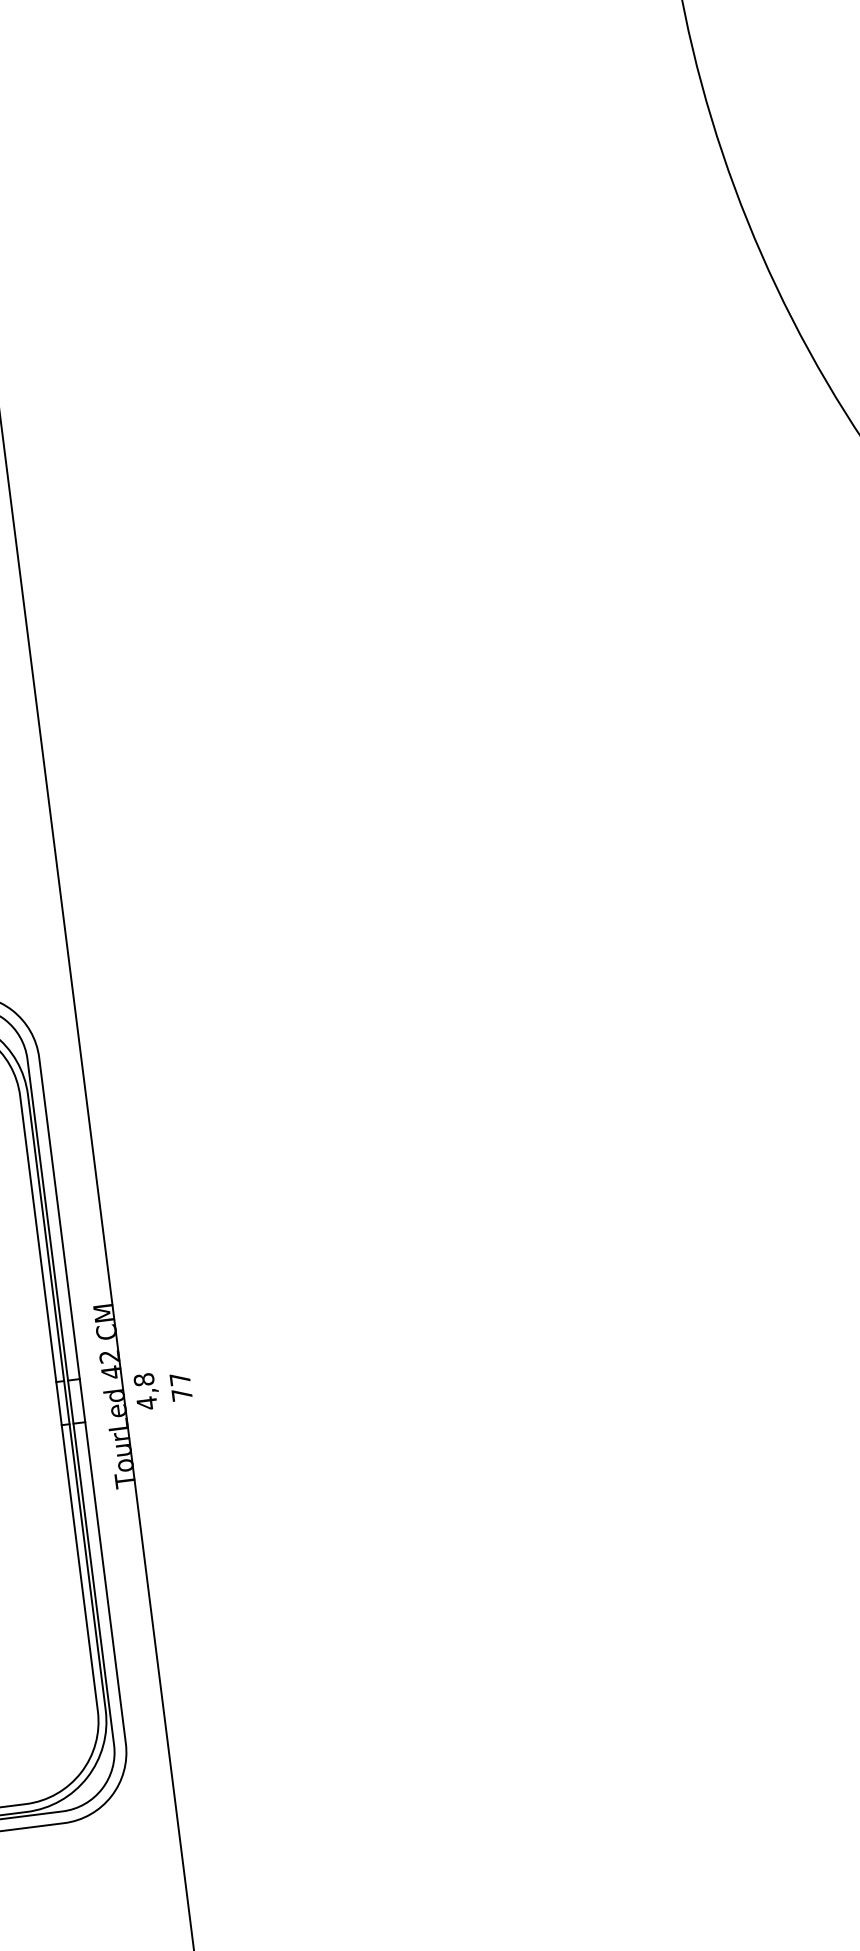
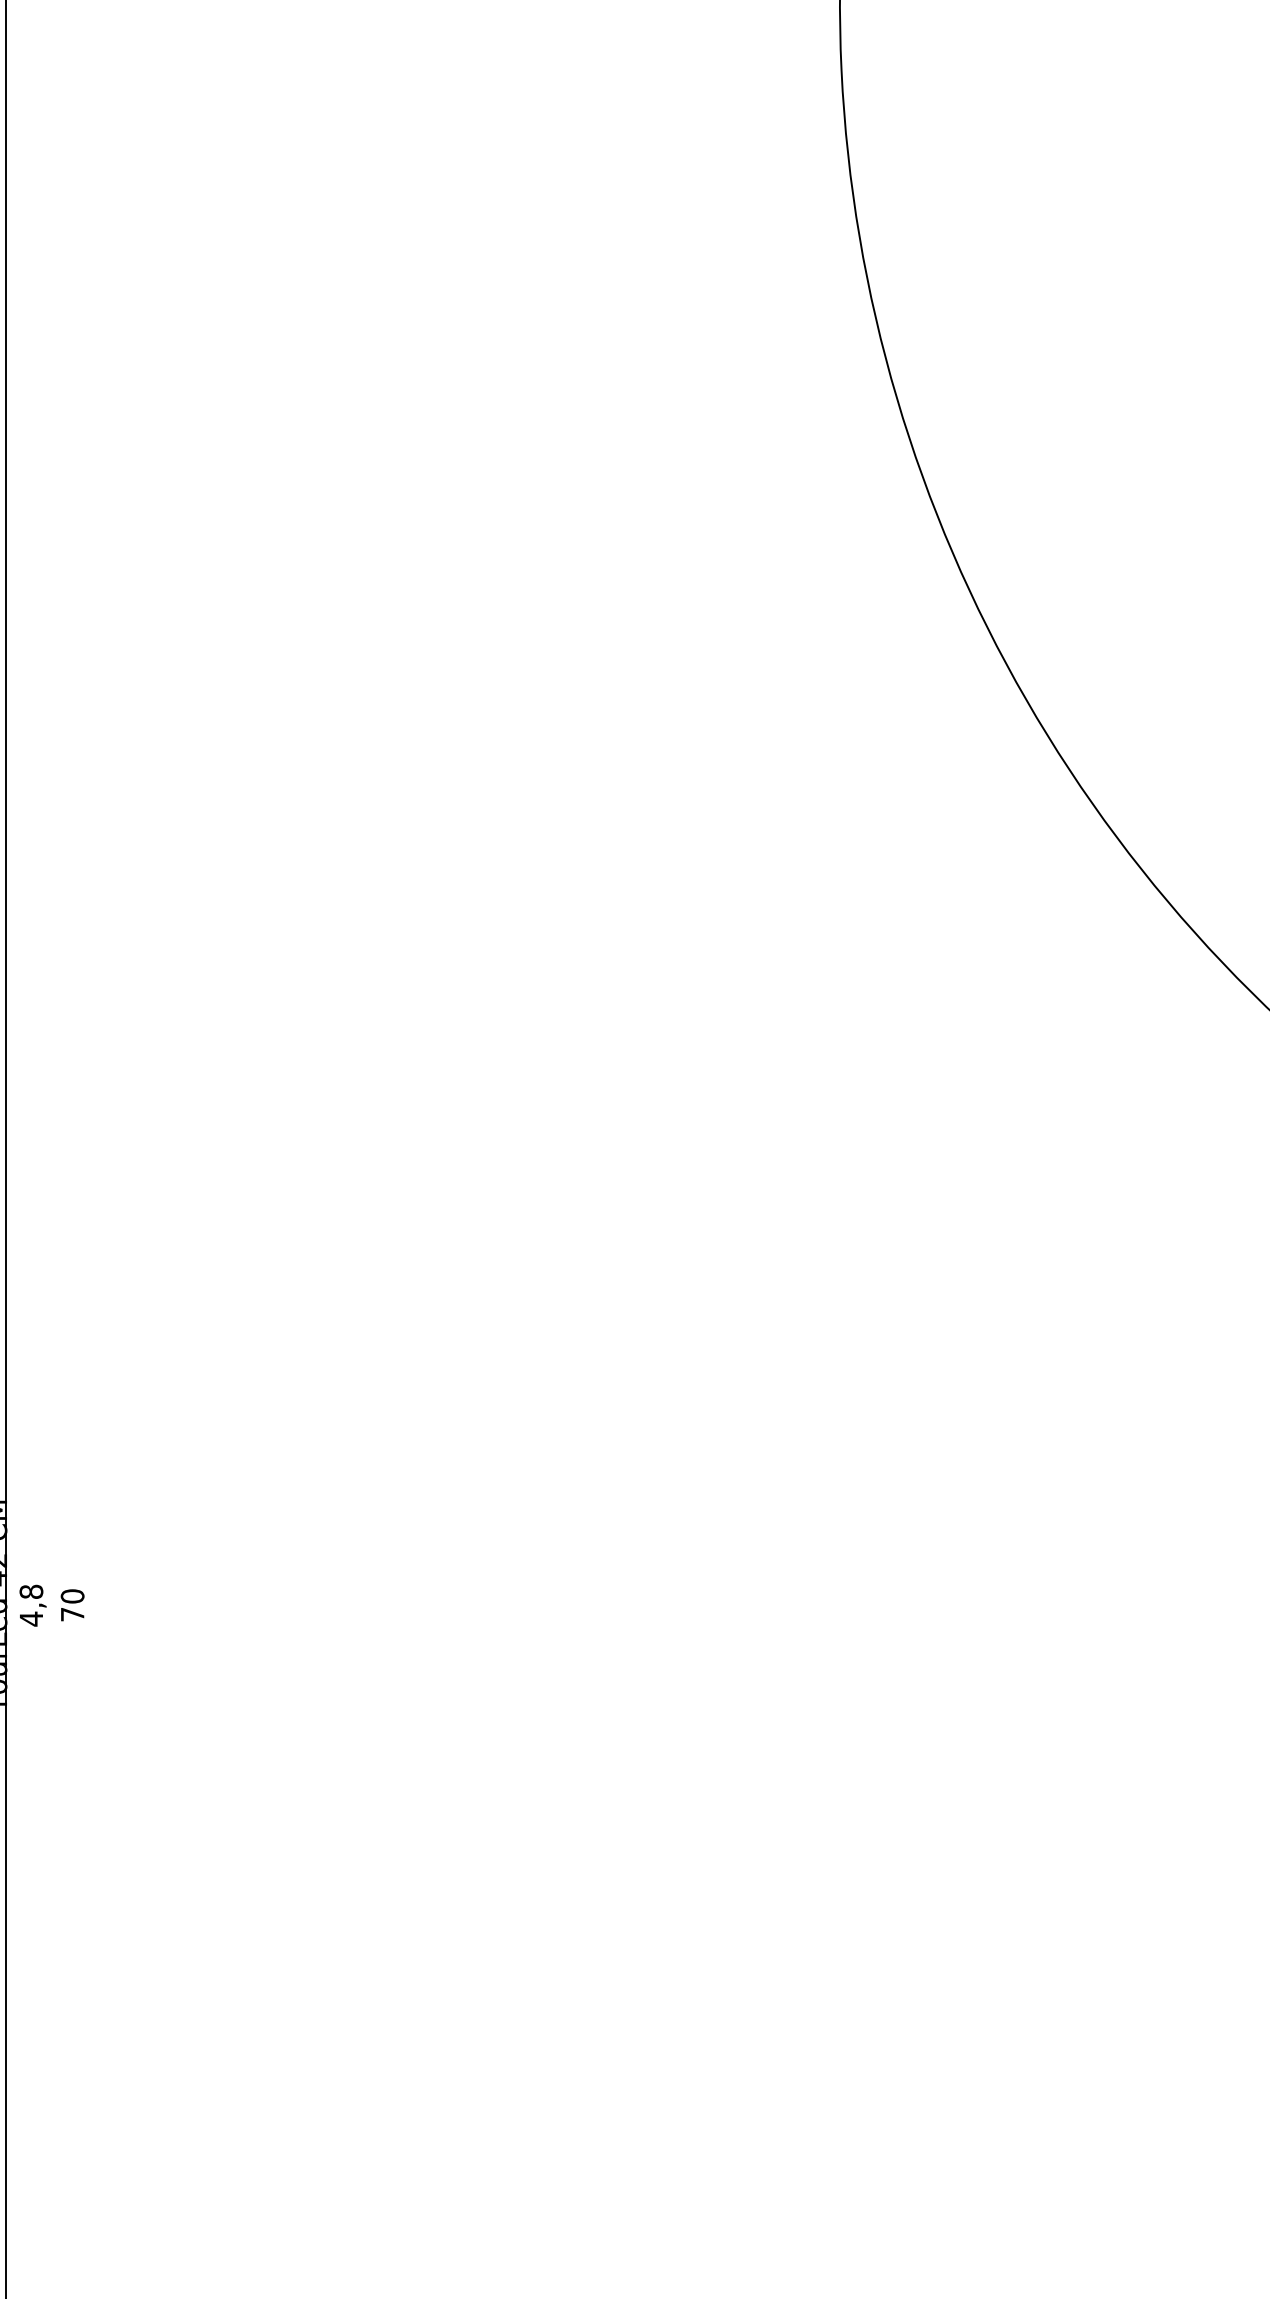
text: (180, 1379) -> (72, 1596), 77 -> 70

